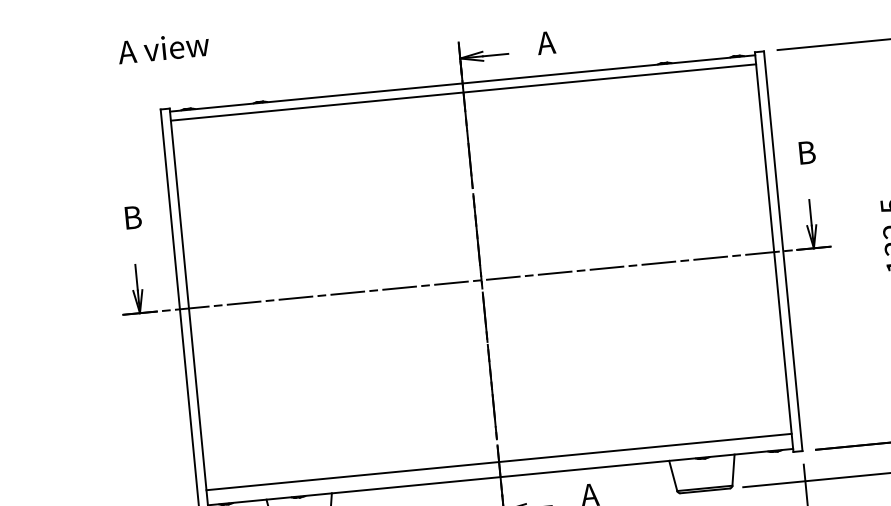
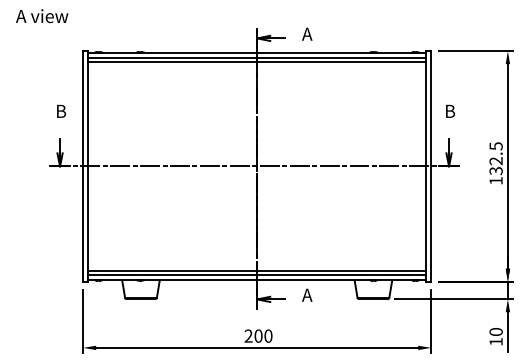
text: (164, 48) -> (42, 16), moved
line: (464, 98) -> (257, 61), added
line: (500, 467) -> (257, 274), added

